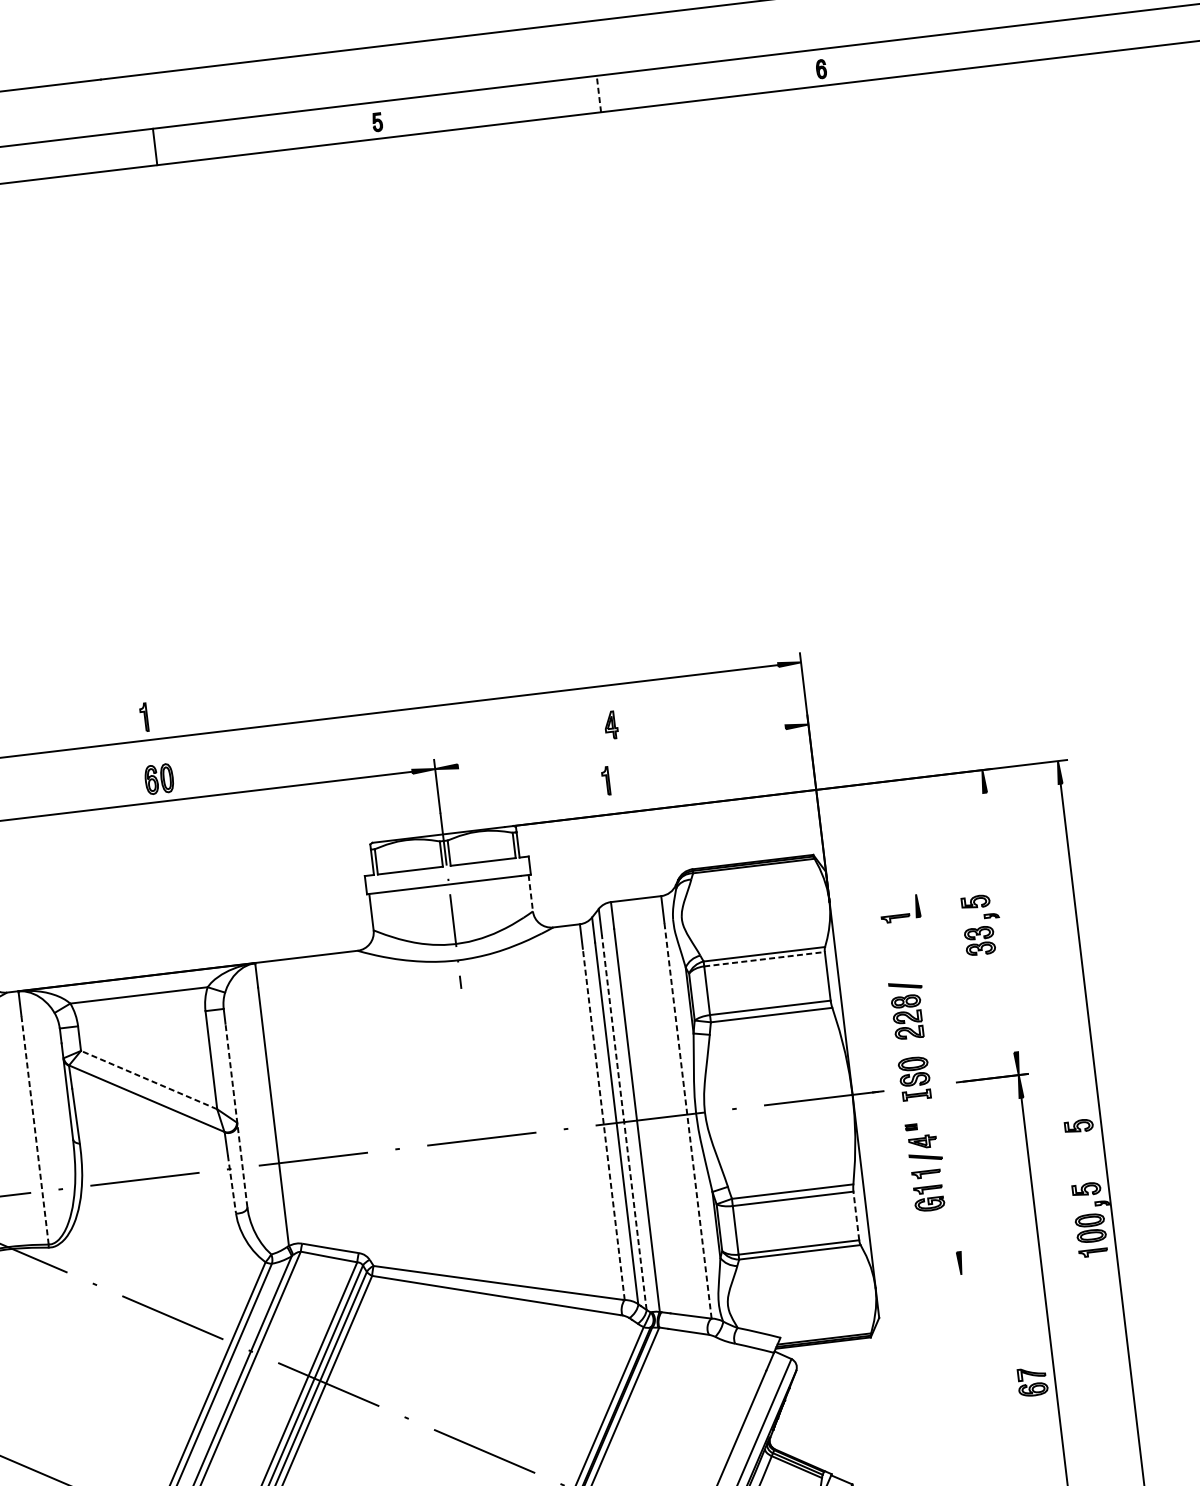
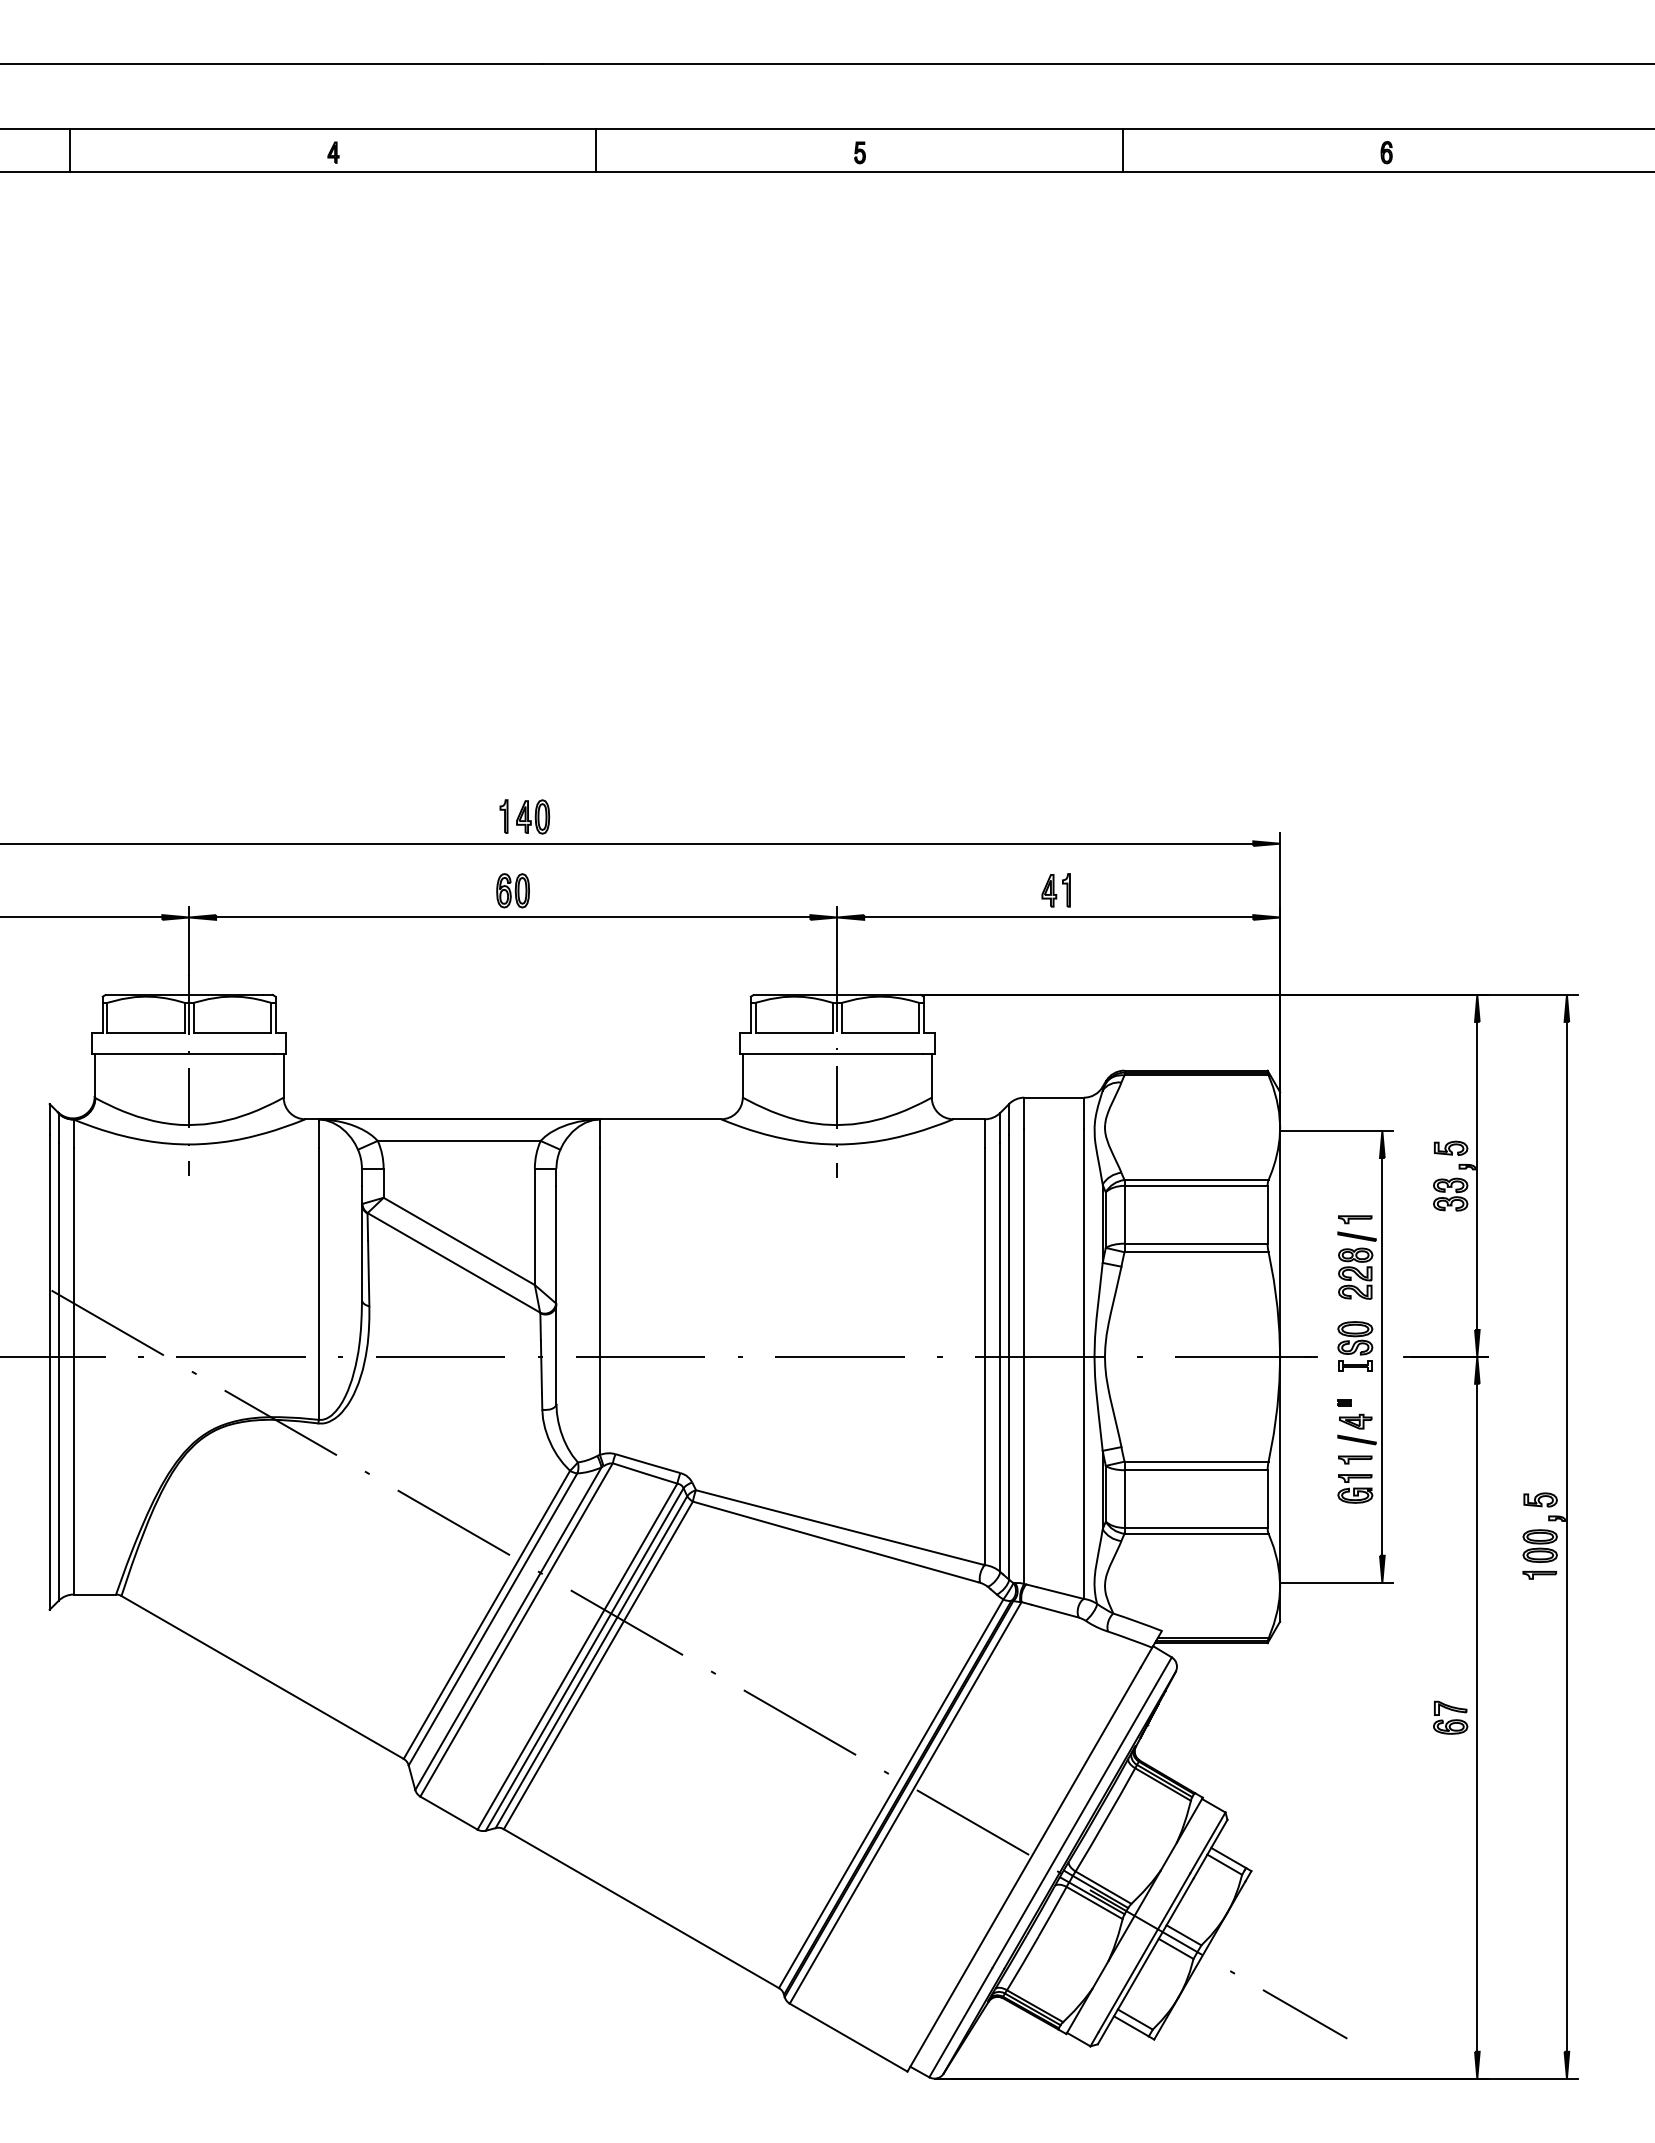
line: (599, 93) -> (1123, 150), dashed -> solid
part: (168, 714) -> (533, 816), added
line: (621, 746) -> (1058, 917), added
part: (606, 781) -> (1066, 890), moved
line: (530, 893) -> (931, 1076), dashed -> solid
line: (877, 899) -> (1336, 1131), added
part: (895, 918) -> (1355, 1219), moved
line: (1000, 922) -> (1477, 1175), added
line: (764, 958) -> (1196, 1185), dashed -> solid
line: (148, 1080) -> (458, 1241), dashed -> solid
line: (938, 1084) -> (1382, 1356), added
line: (236, 1115) -> (556, 1295), dashed -> solid
line: (688, 1120) -> (1084, 1364), dashed -> solid
line: (624, 1121) -> (1009, 1356), dashed -> solid
line: (603, 1124) -> (984, 1356), dashed -> solid
part: (1078, 1125) -> (1540, 1424), removed
line: (34, 1130) -> (318, 1284), dashed -> solid
line: (231, 1184) -> (541, 1375), dashed -> solid
line: (856, 1216) -> (1267, 1499), dashed -> solid
line: (922, 1279) -> (1336, 1582), added

